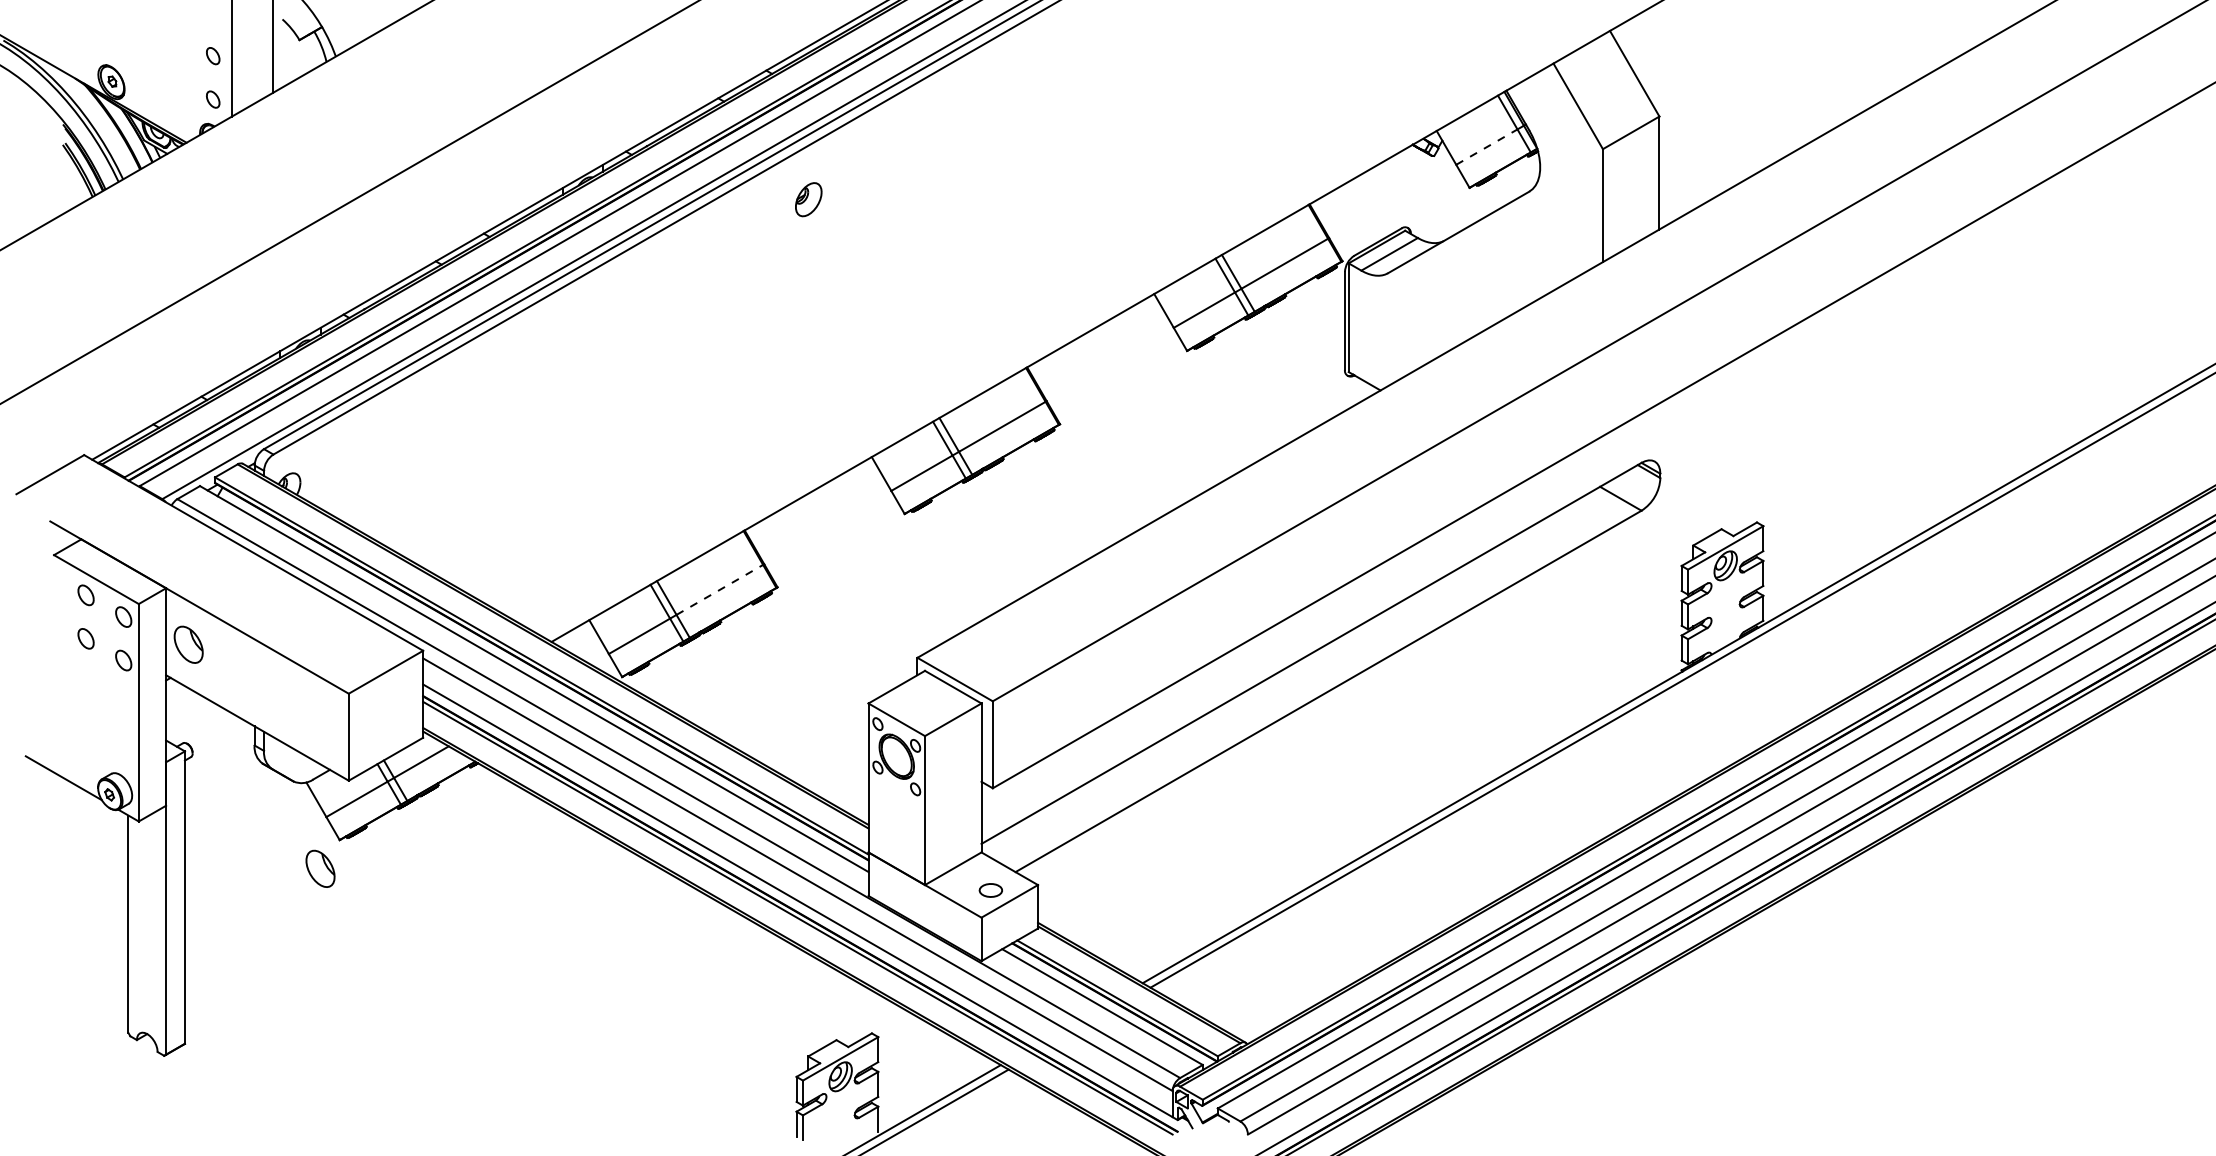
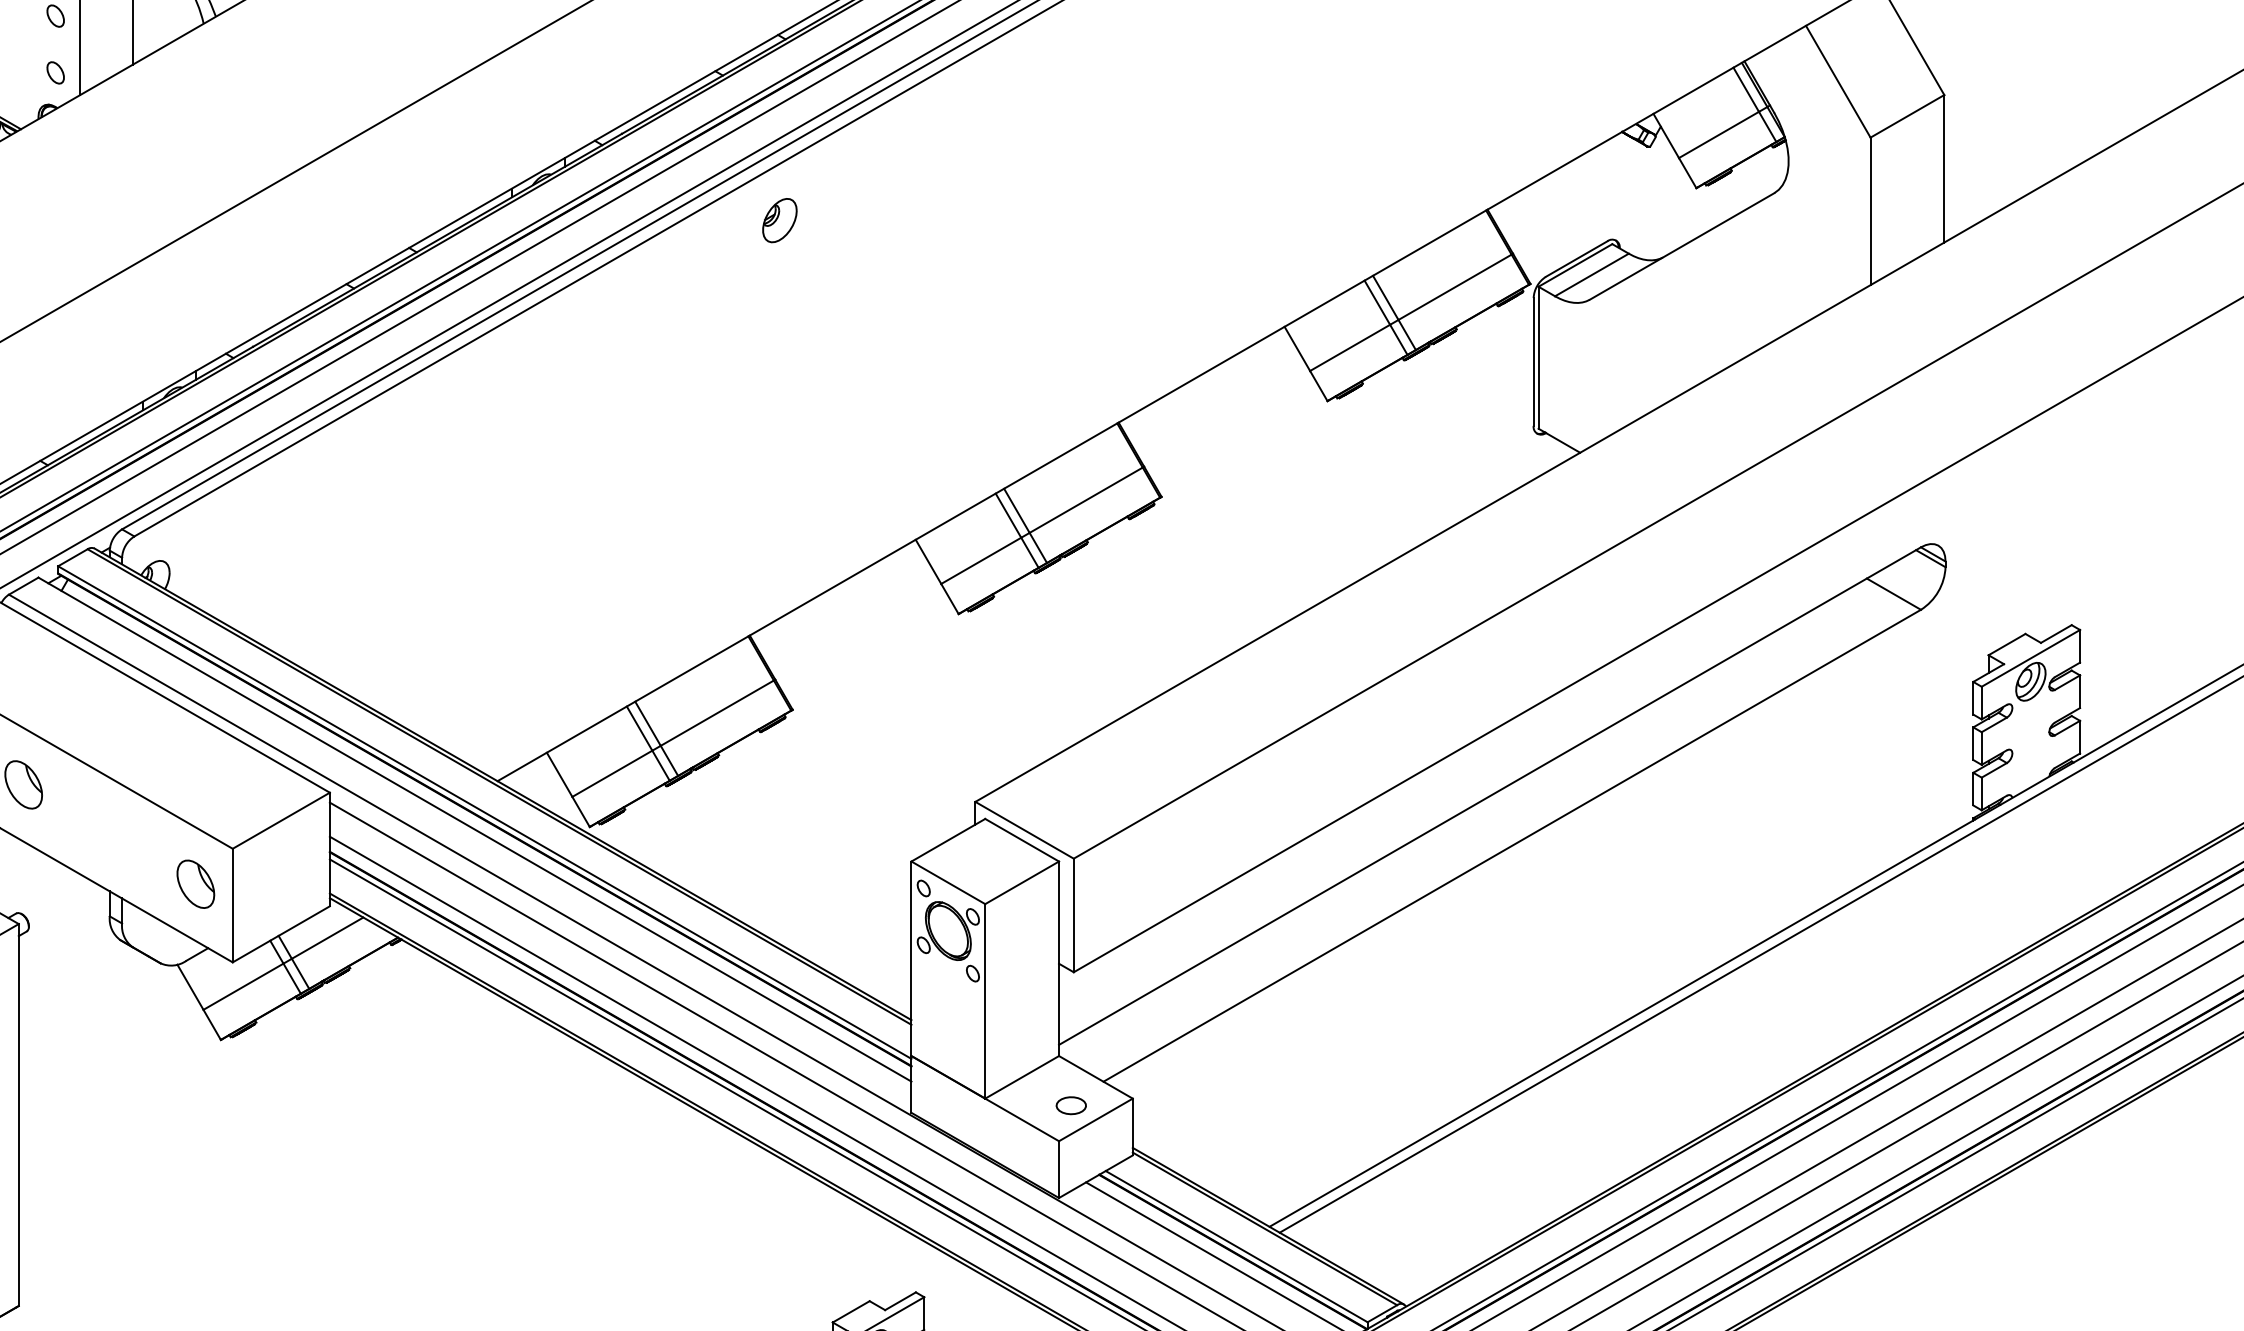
line: (1487, 146) -> (1719, 134), dashed -> solid
part: (808, 199) -> (779, 220), moved
line: (720, 589) -> (718, 712), dashed -> solid
part: (320, 868) -> (195, 883), moved

